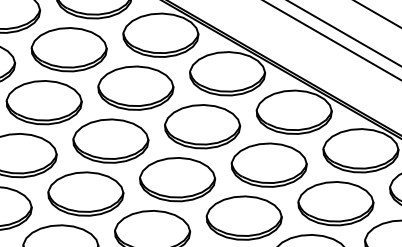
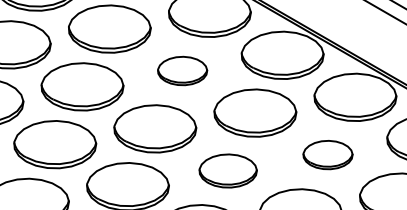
part: (135, 87) -> (182, 70), size x0.6
part: (268, 164) -> (327, 154), size x0.6
part: (177, 179) -> (227, 170), size x0.7

